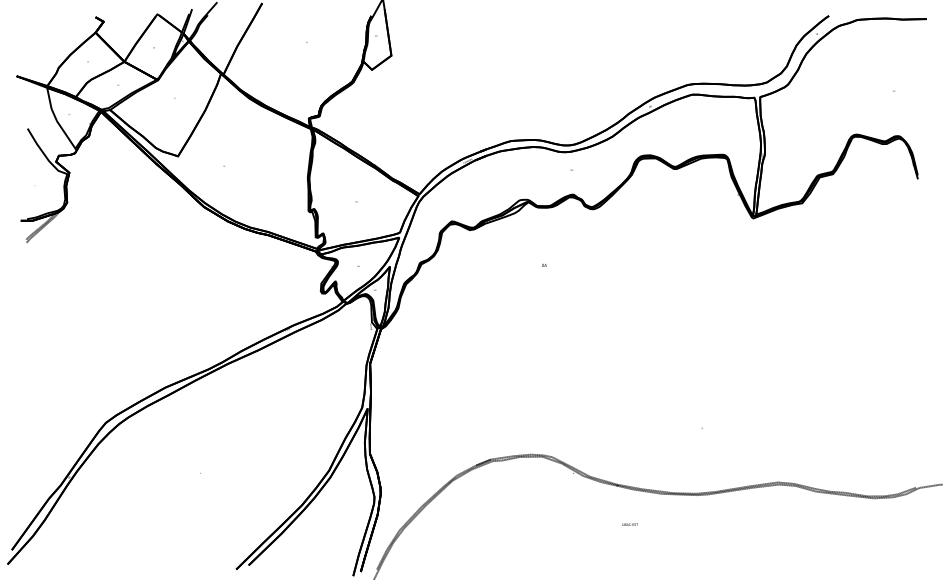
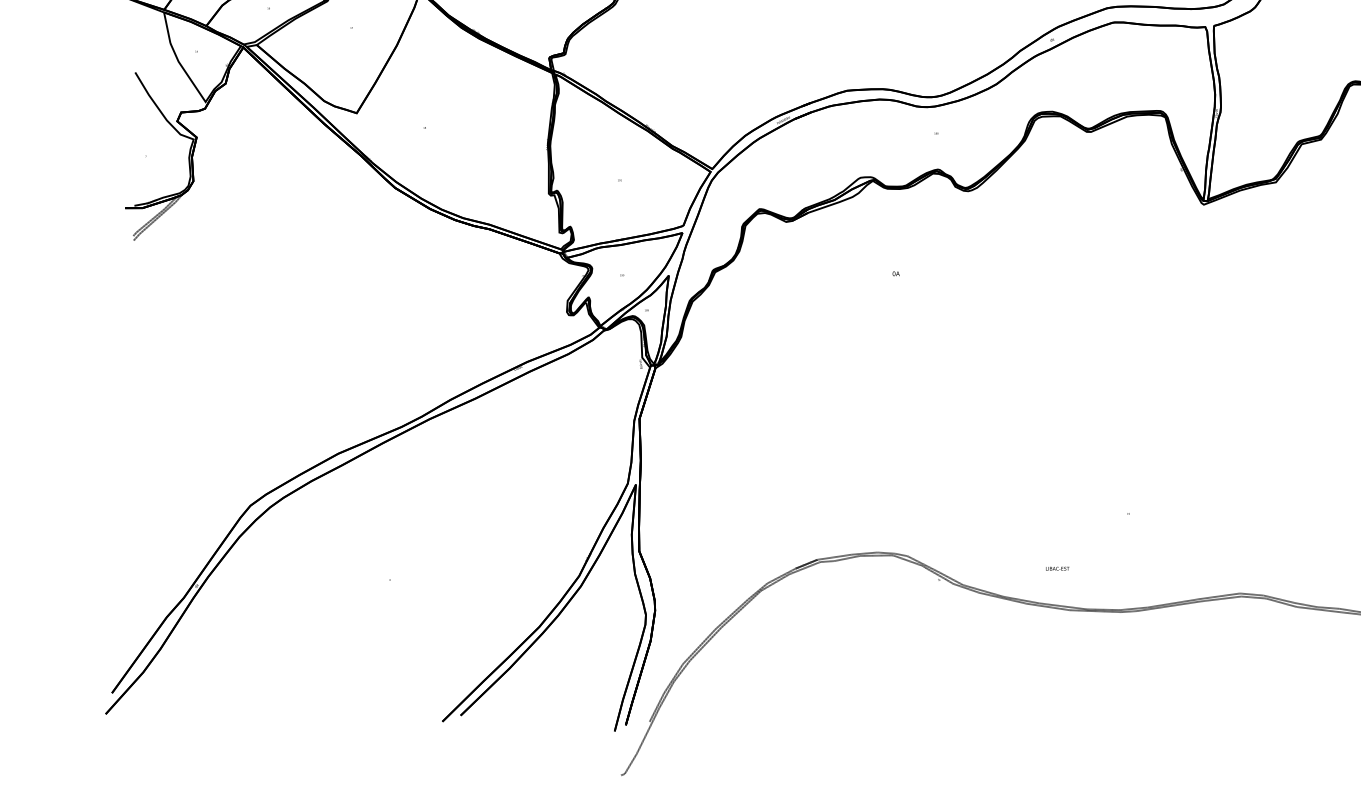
text: (629, 524) -> (1056, 568), moved

